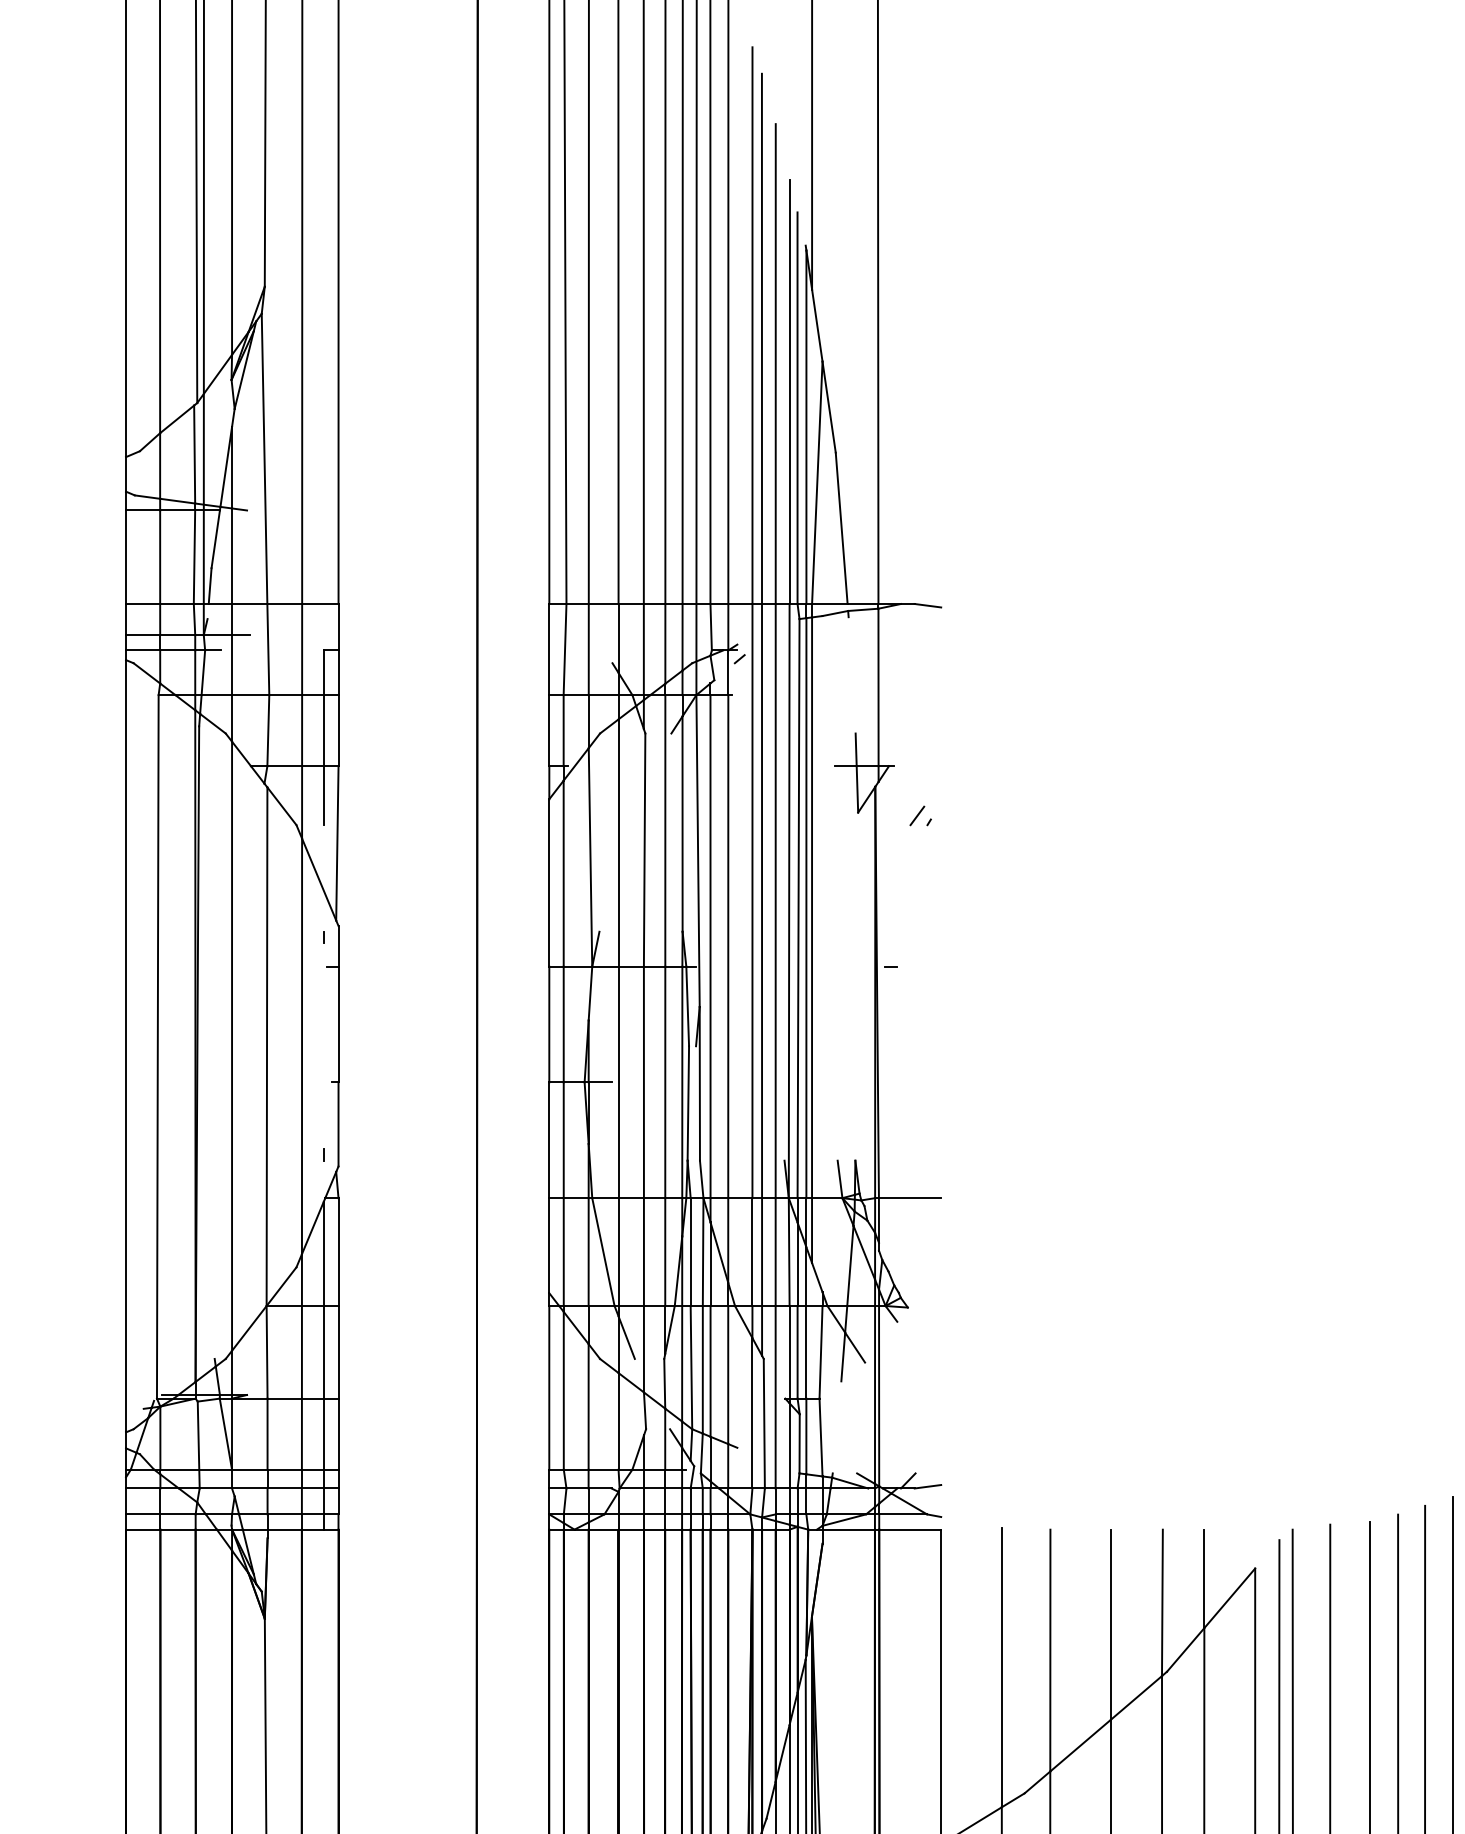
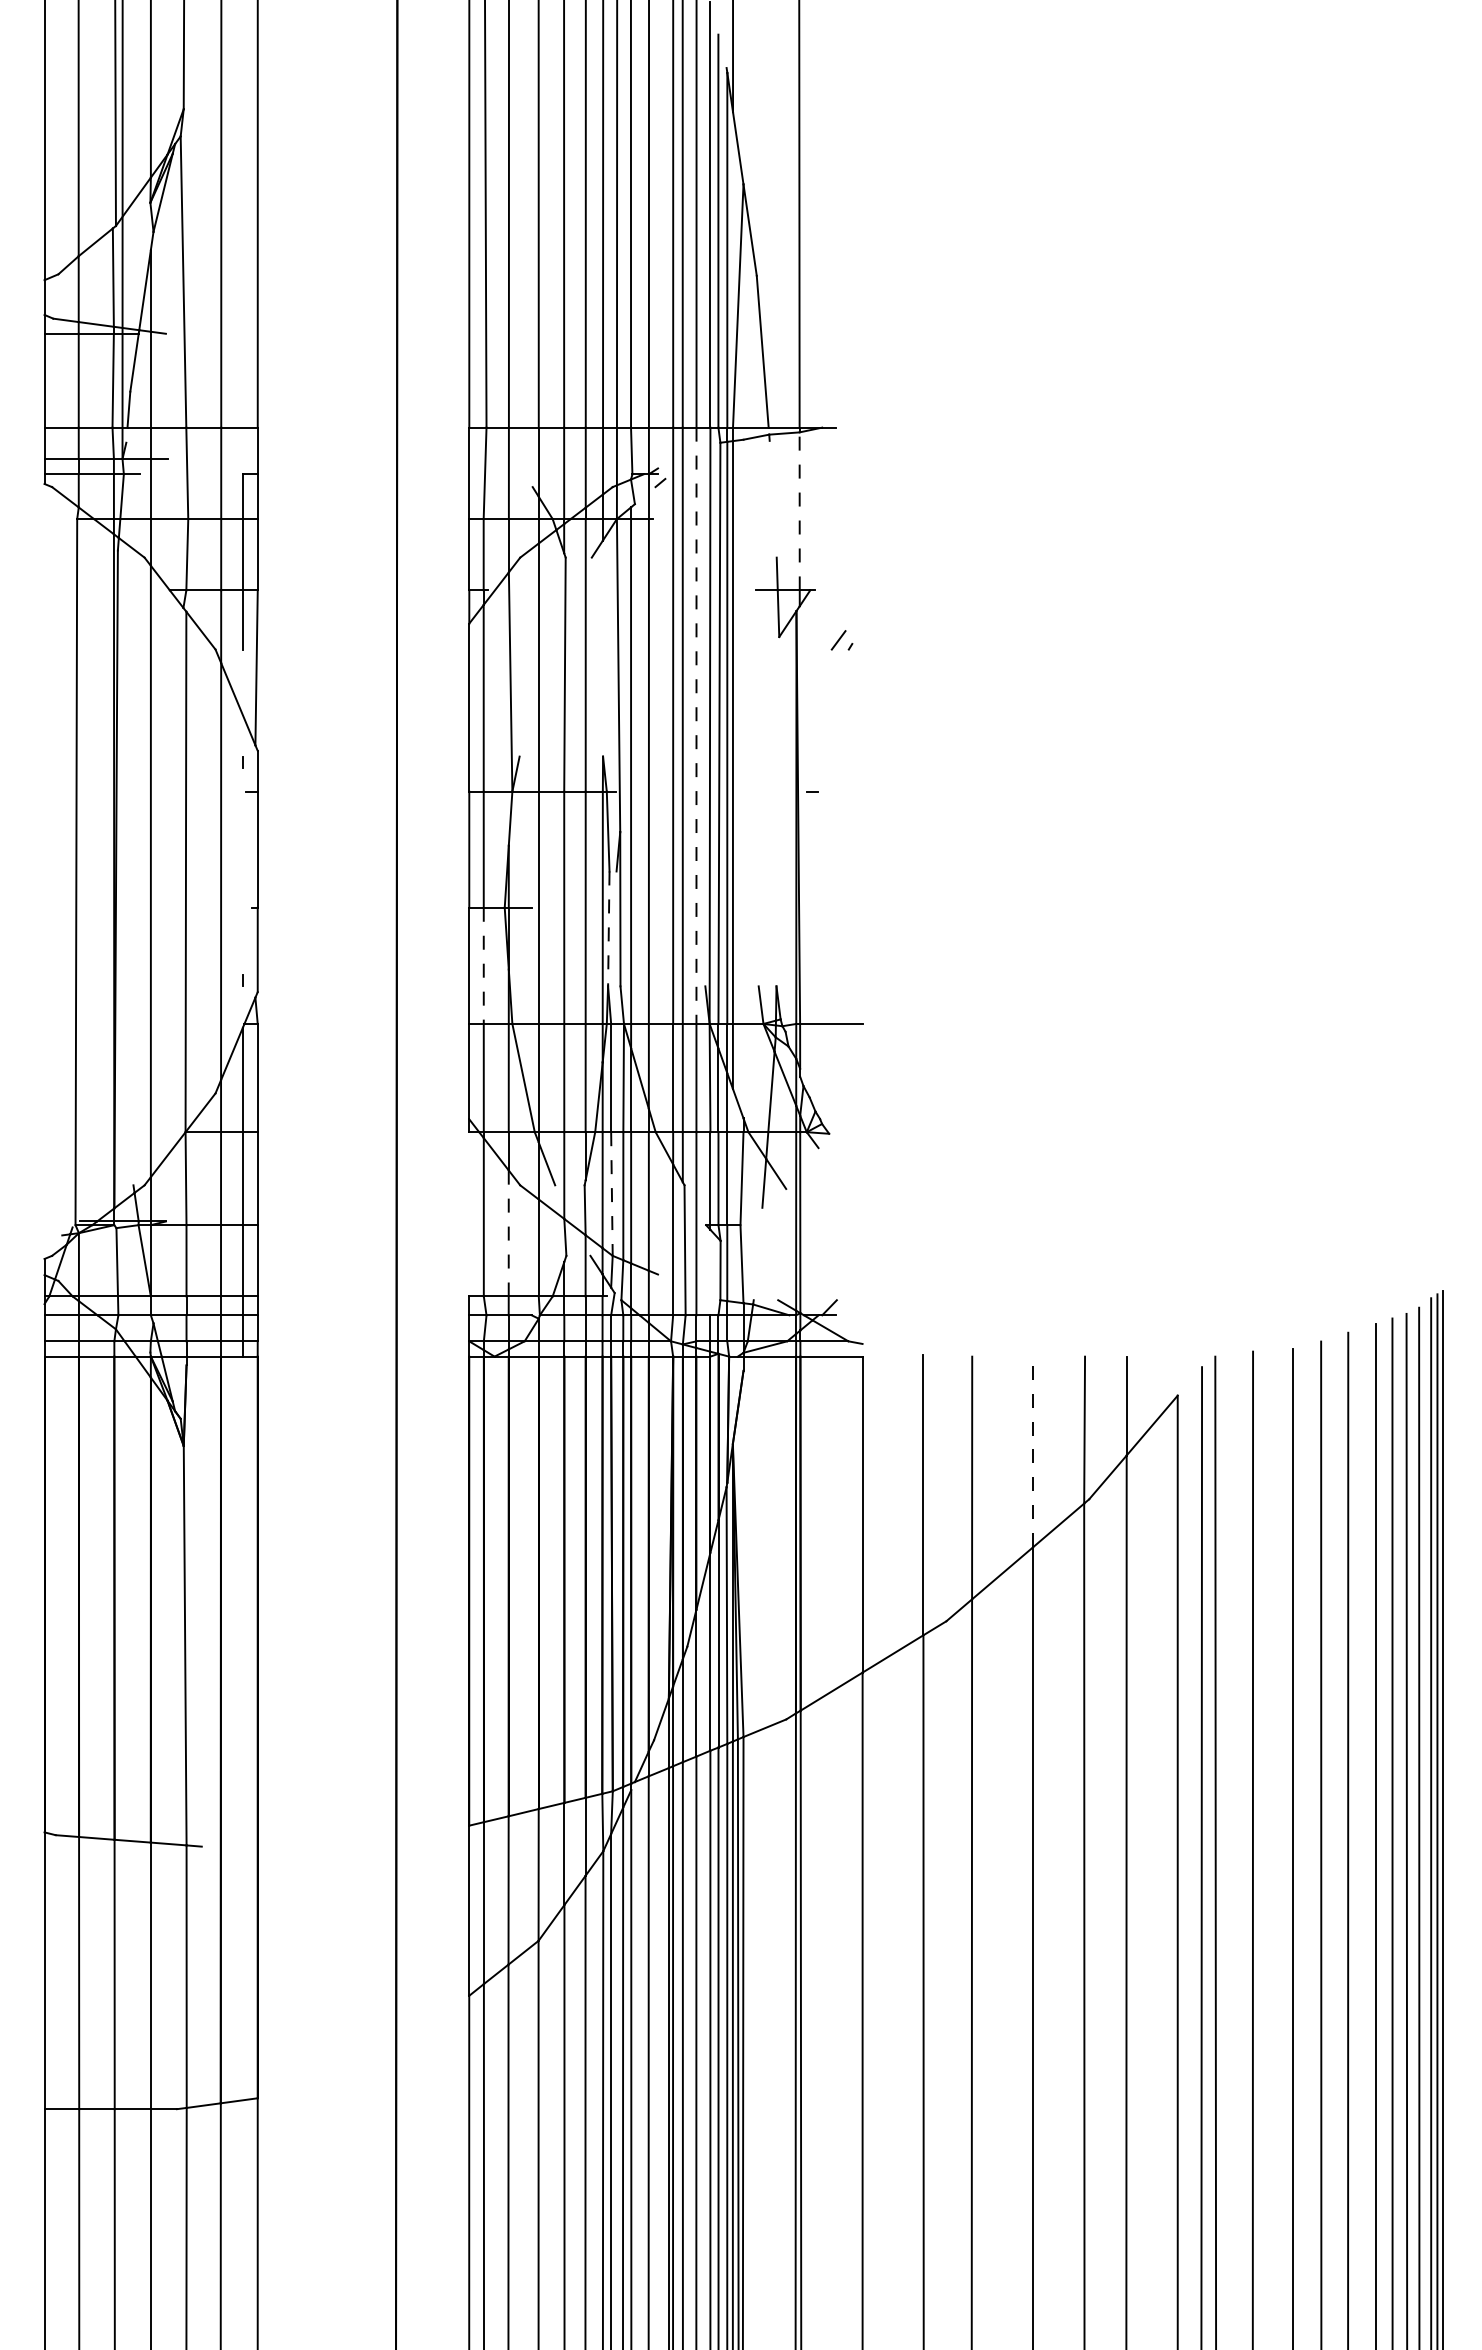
line: (927, 605) -> (848, 429), removed
line: (878, 686) -> (799, 510), solid -> dashed
line: (682, 824) -> (602, 648), removed
line: (775, 901) -> (696, 726), solid -> dashed
line: (126, 1045) -> (44, 870), removed
line: (688, 1104) -> (608, 929), solid -> dashed
line: (563, 1140) -> (483, 966), solid -> dashed
line: (691, 1368) -> (611, 1194), solid -> dashed
line: (549, 1388) -> (469, 1214), removed
line: (588, 1405) -> (508, 1232), solid -> dashed
line: (789, 1445) -> (710, 1272), removed
line: (927, 1486) -> (848, 1313), removed
line: (1111, 1624) -> (1033, 1451), solid -> dashed

